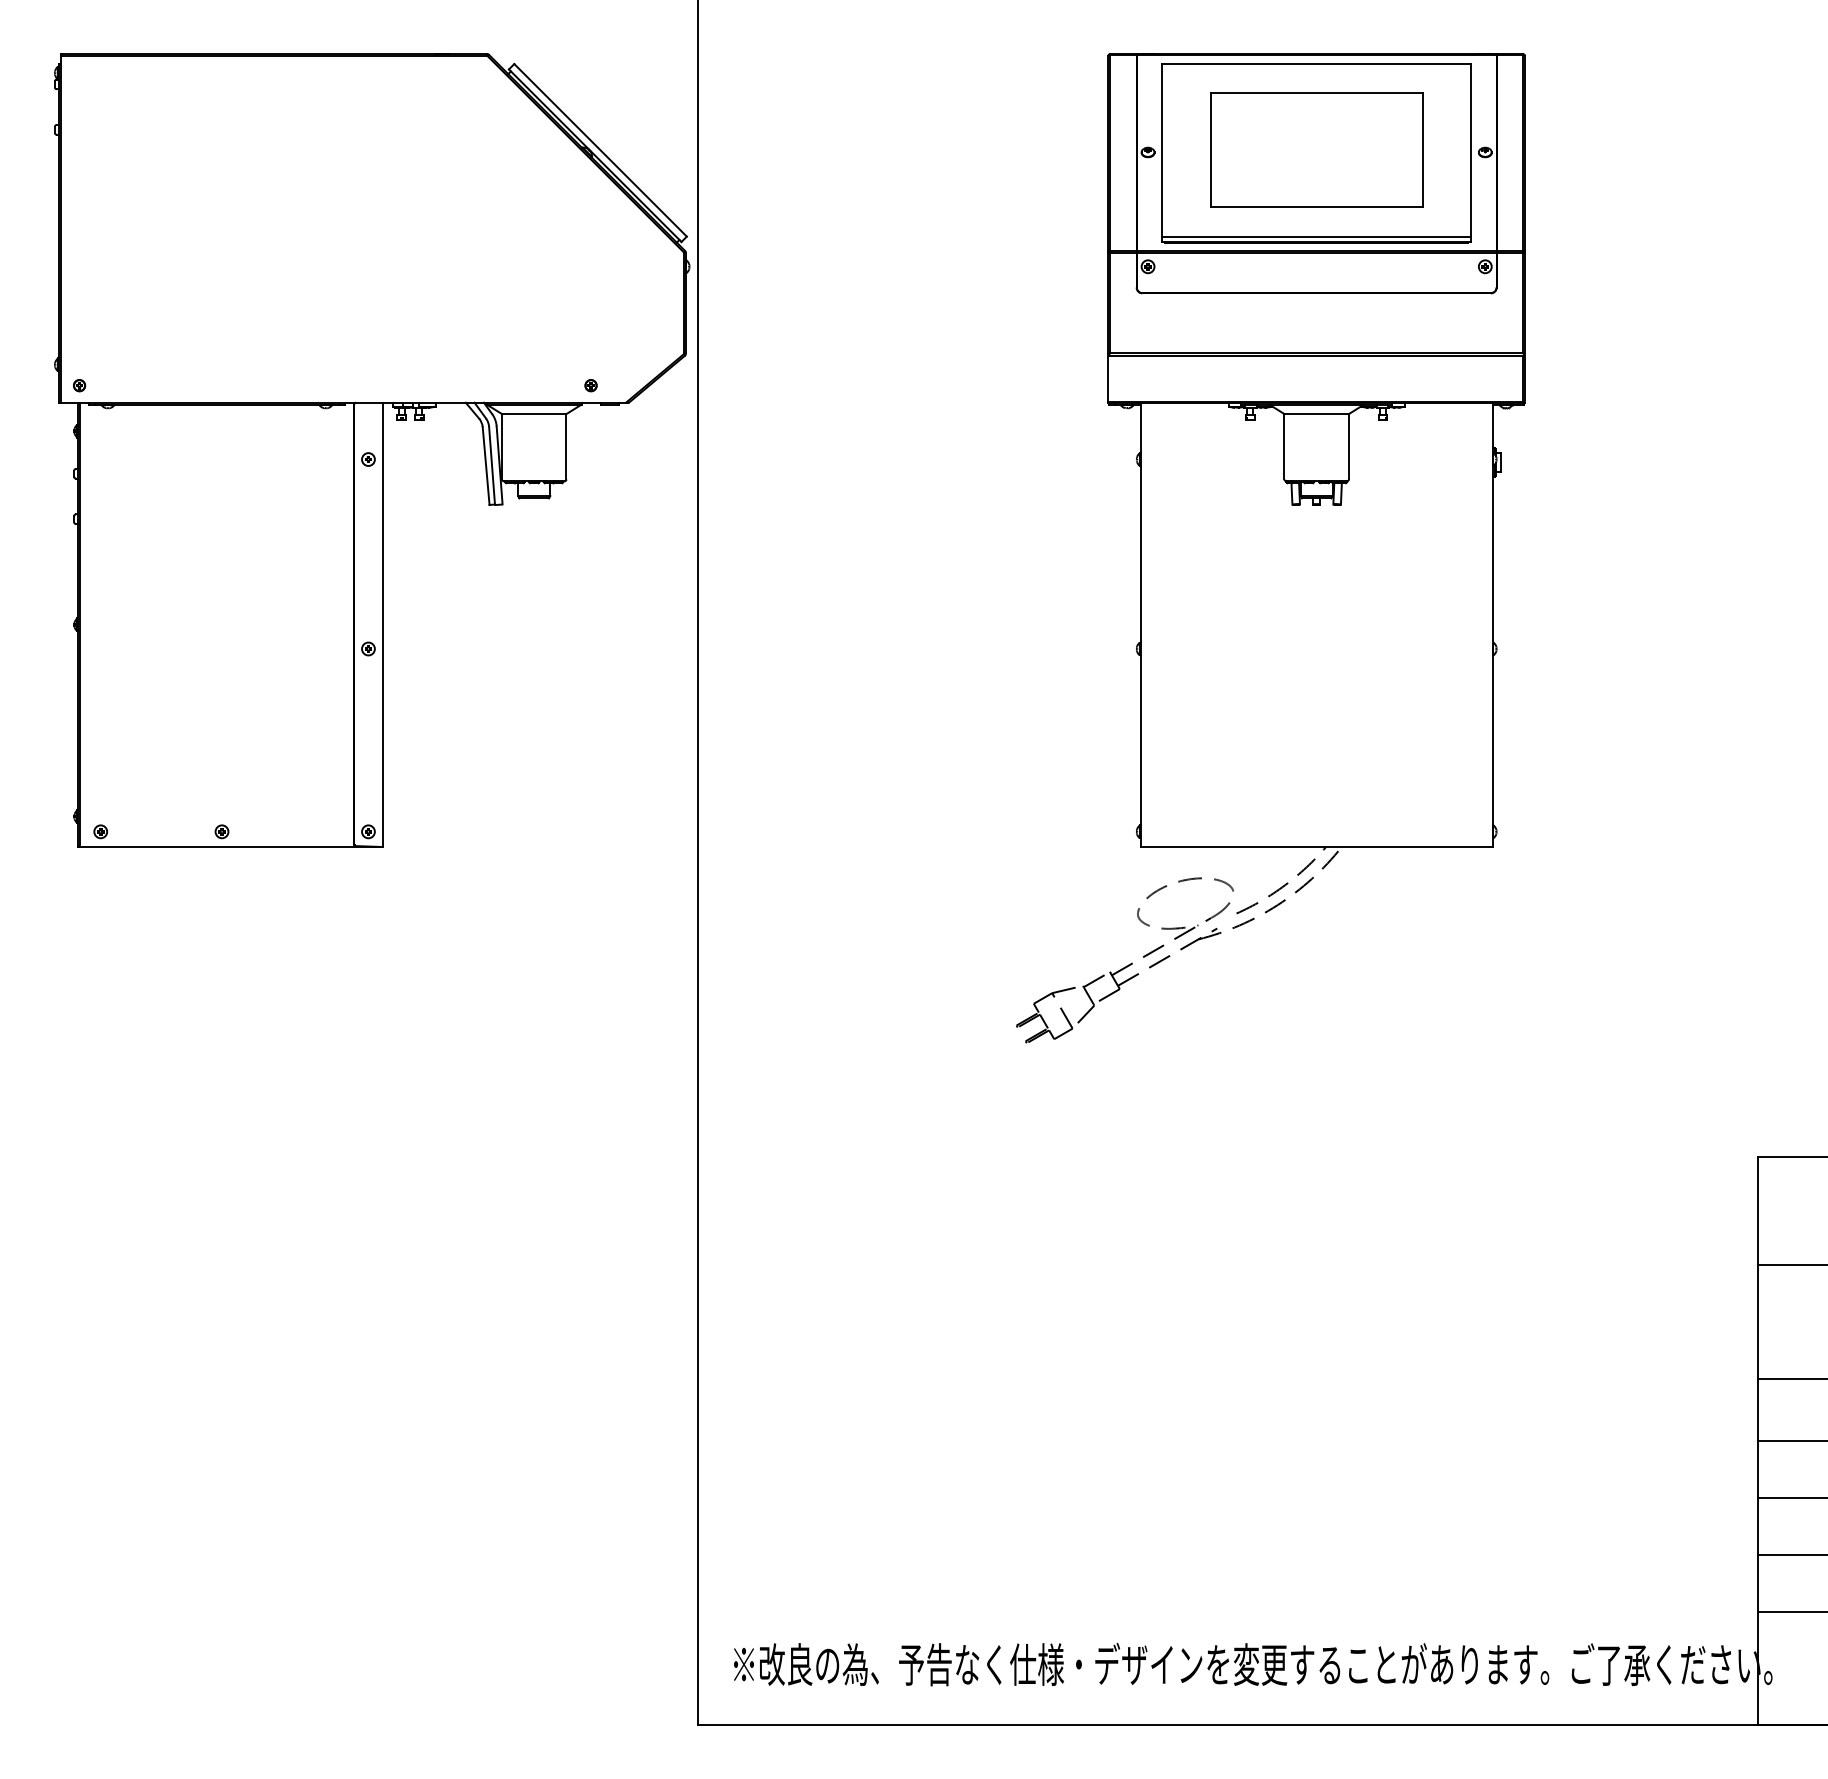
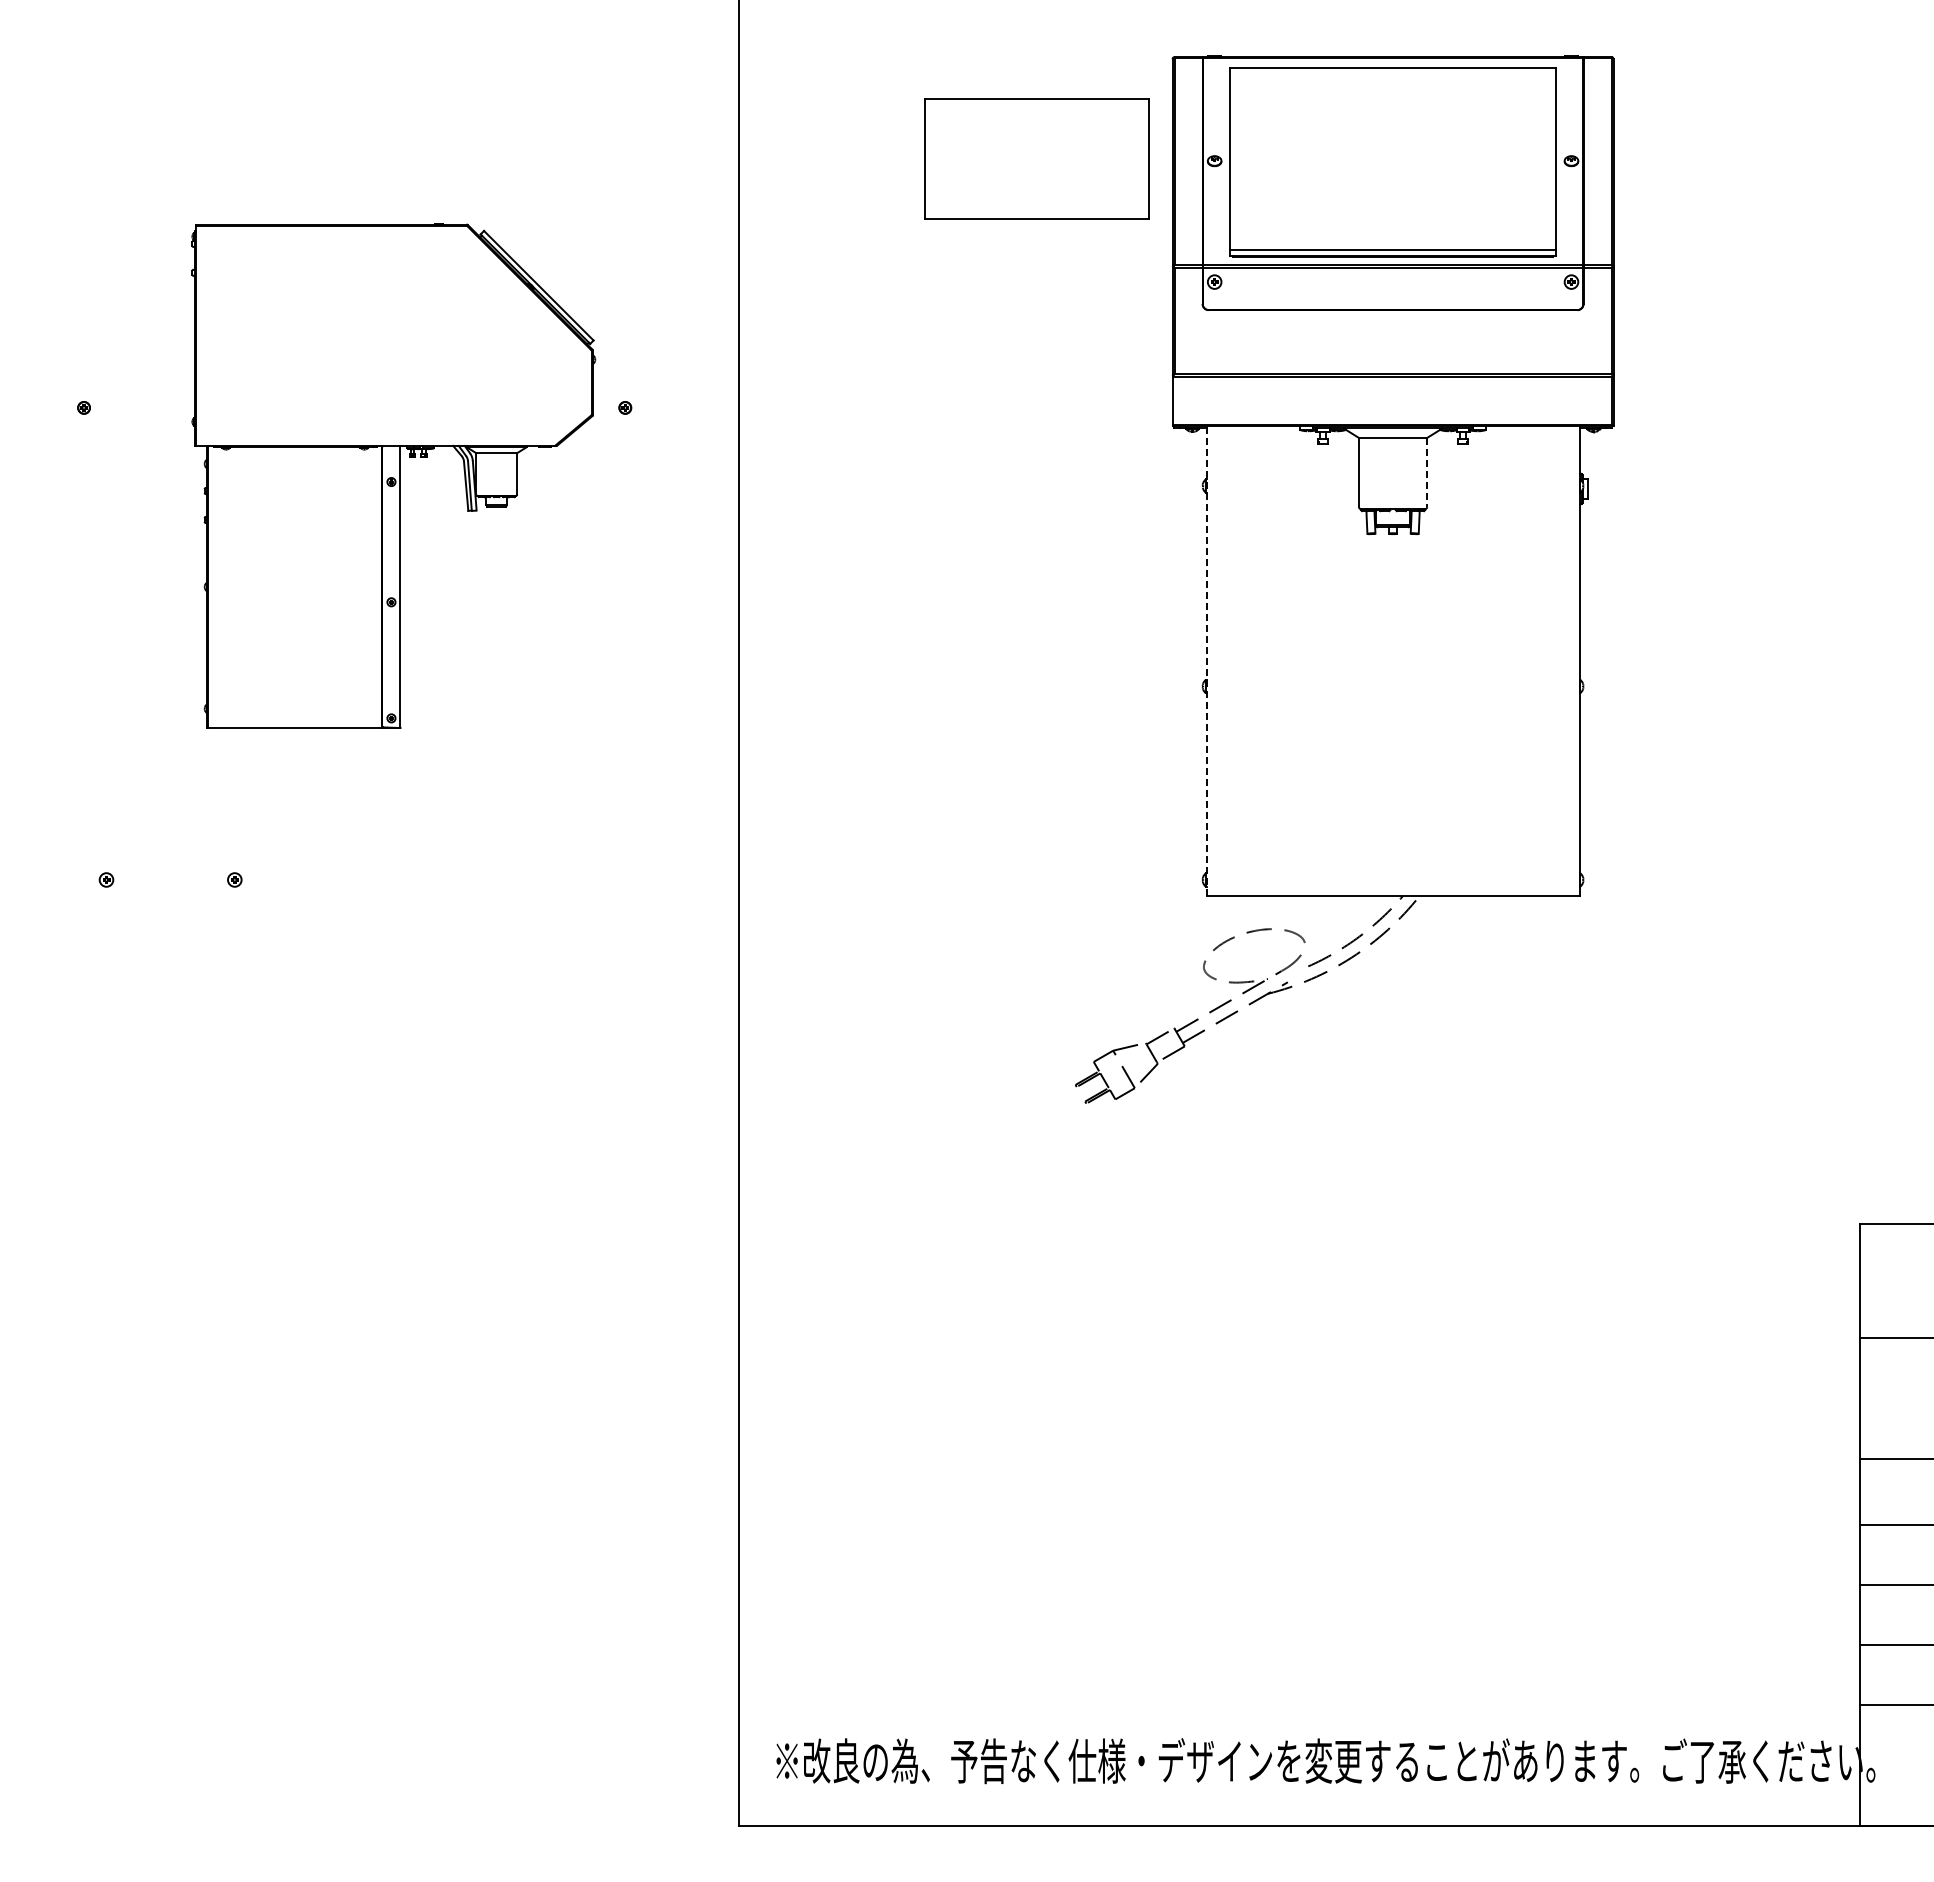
part: (1316, 149) -> (1036, 158), moved
line: (1349, 446) -> (1427, 472), solid -> dashed
part: (371, 449) -> (393, 475), size x0.6
line: (1140, 624) -> (1206, 660), solid -> dashed

